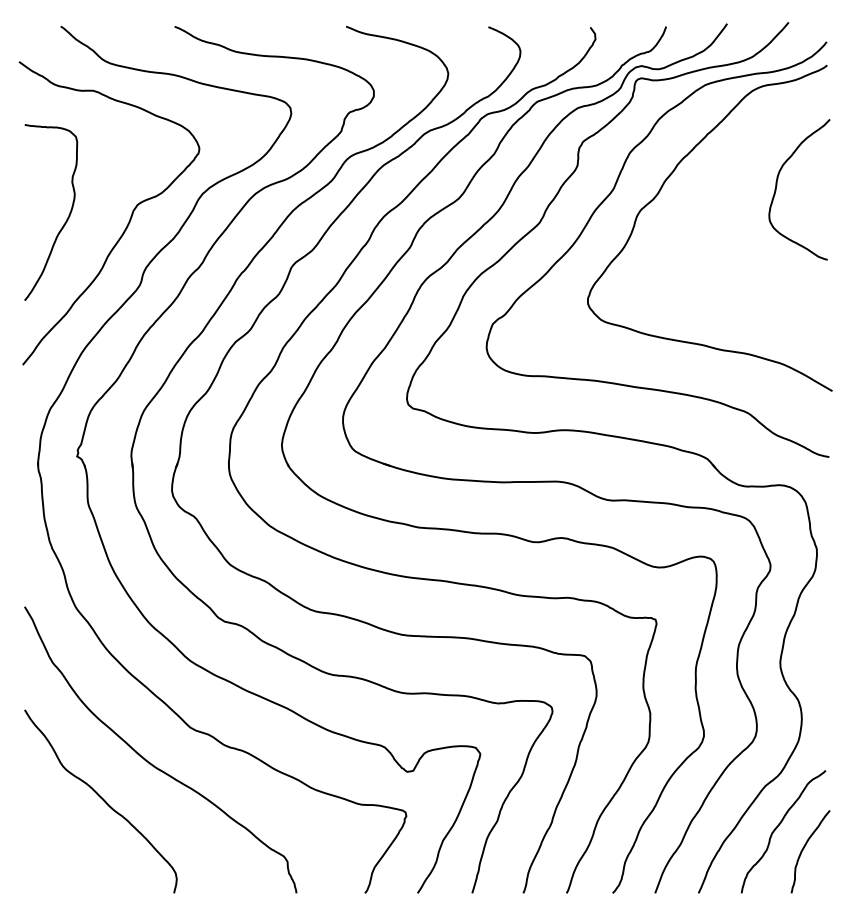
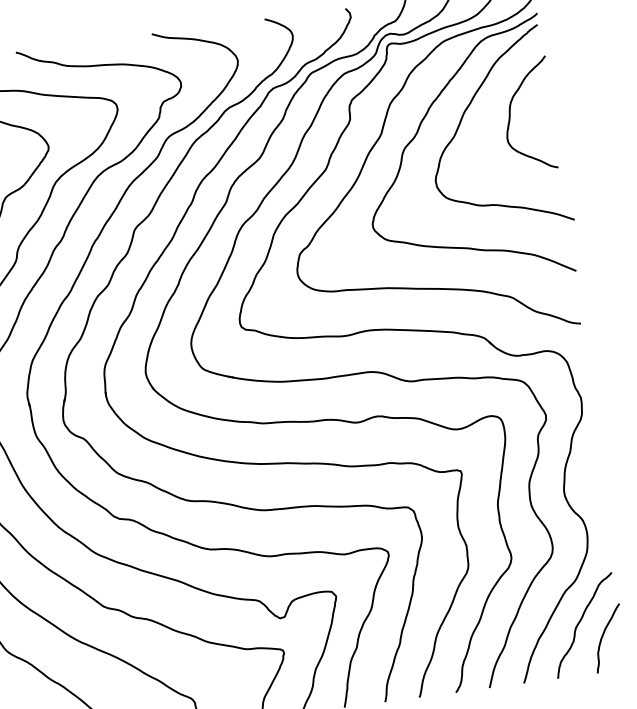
curve: (719, 179) -> (464, 115), added

